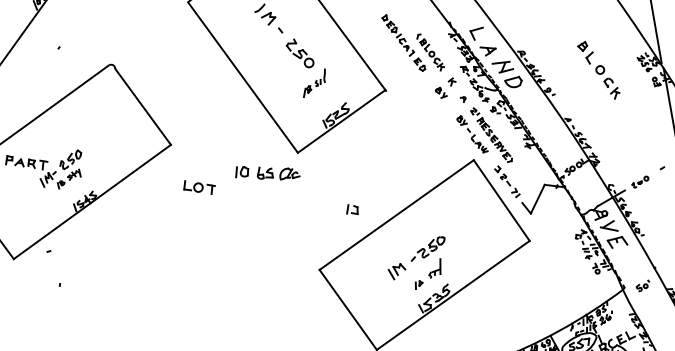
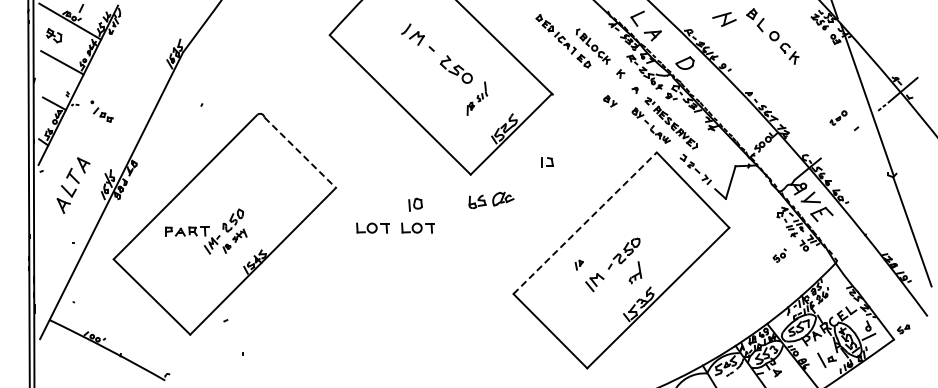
part: (502, 66) -> (724, 19), moved
part: (441, 93) -> (610, 101), moved
line: (143, 107) -> (300, 153), solid -> dashed
part: (278, 174) -> (491, 200), moved
part: (640, 181) -> (838, 117), moved
part: (240, 193) -> (417, 227), added
part: (353, 210) -> (547, 162), moved
line: (396, 215) -> (585, 223), solid -> dashed
part: (418, 284) -> (578, 264), moved
part: (642, 285) -> (779, 255), moved

